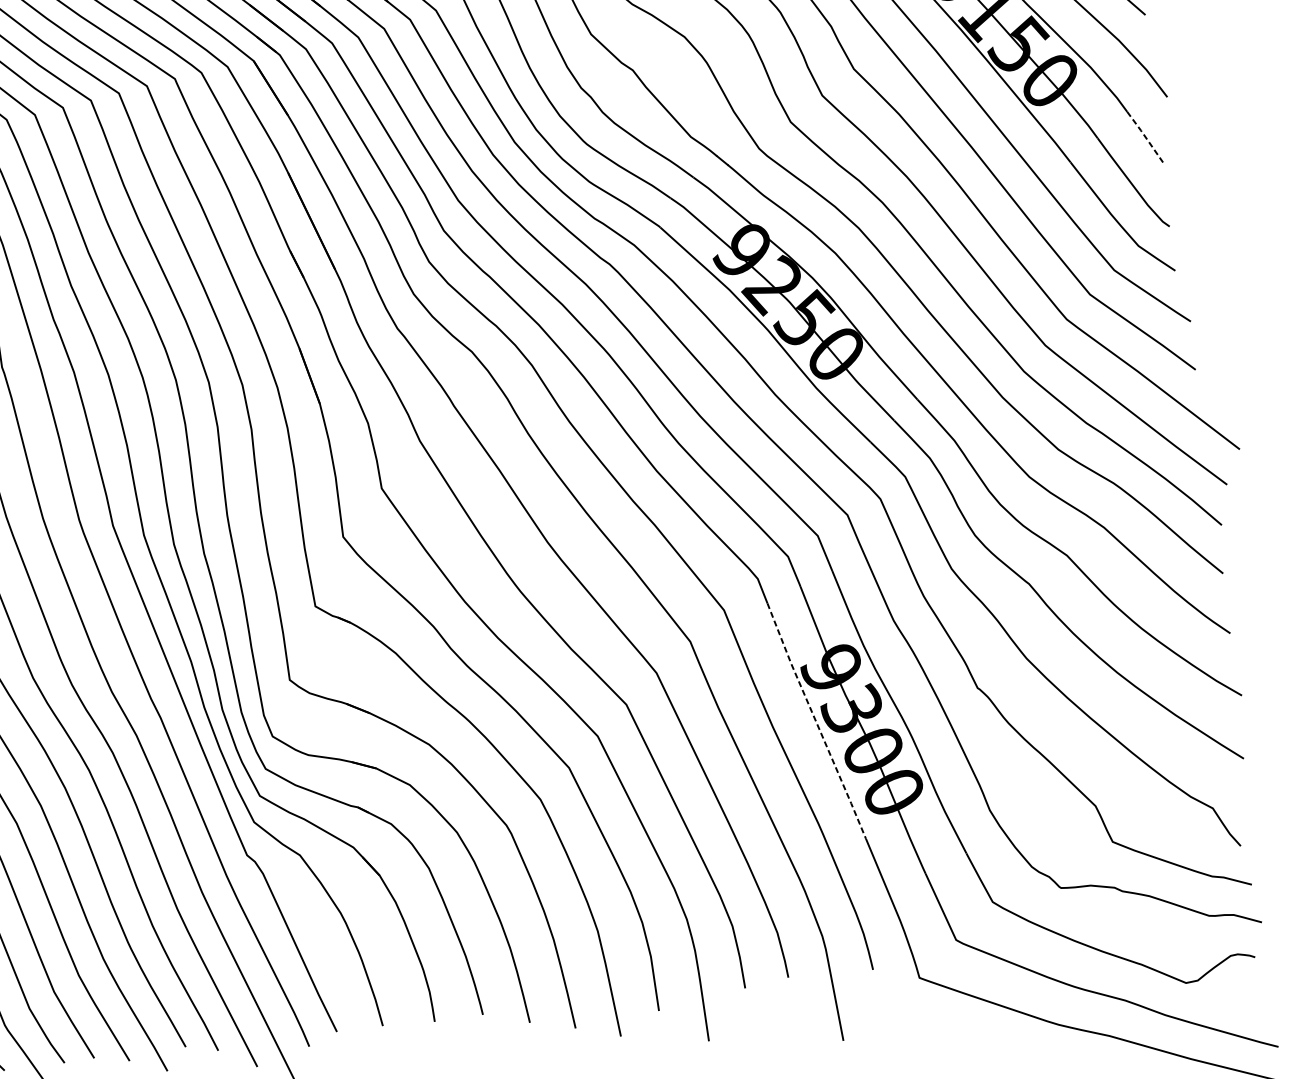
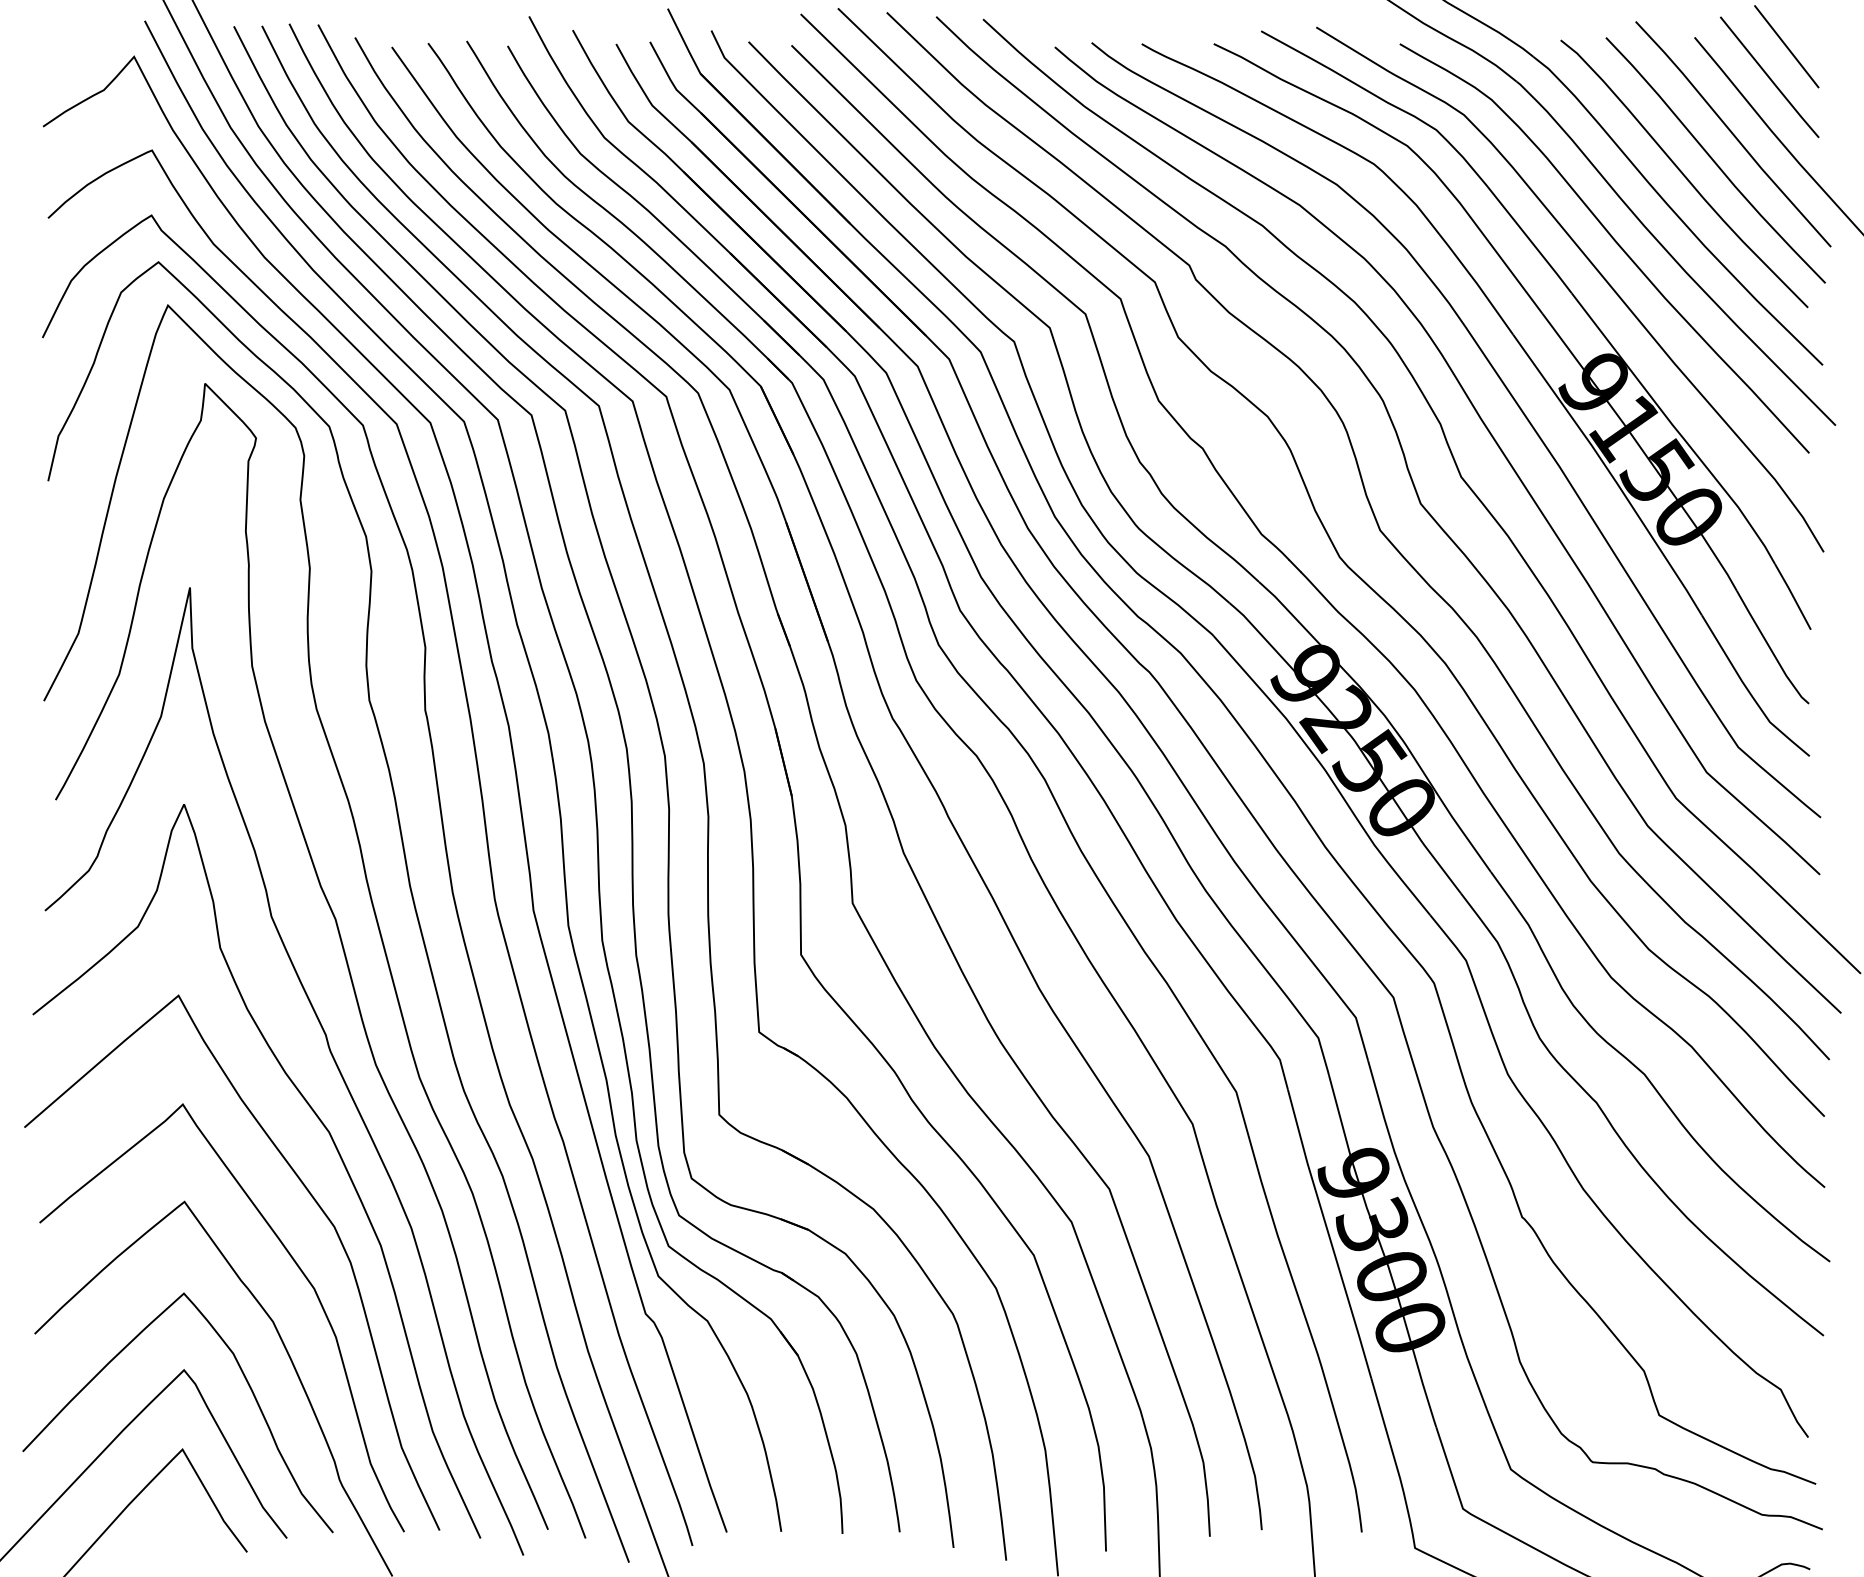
line: (1146, 137) -> (1793, 596), dashed -> solid
line: (815, 721) -> (1328, 1234), dashed -> solid

